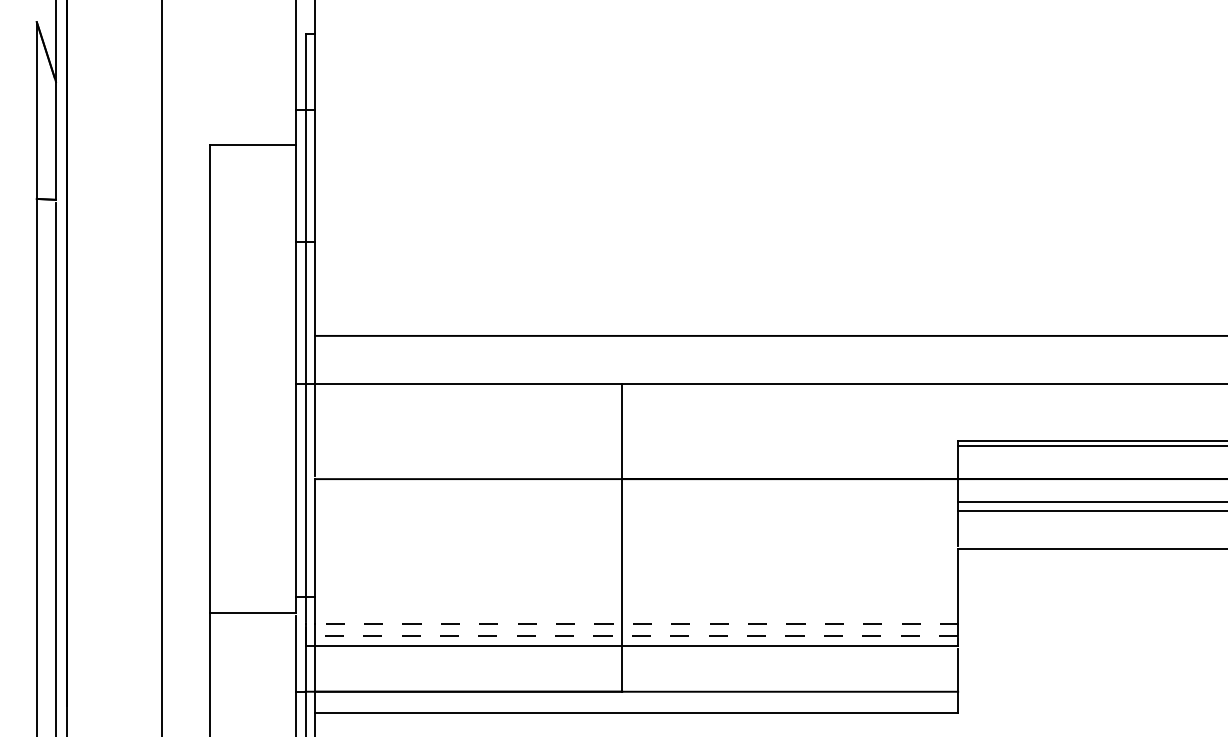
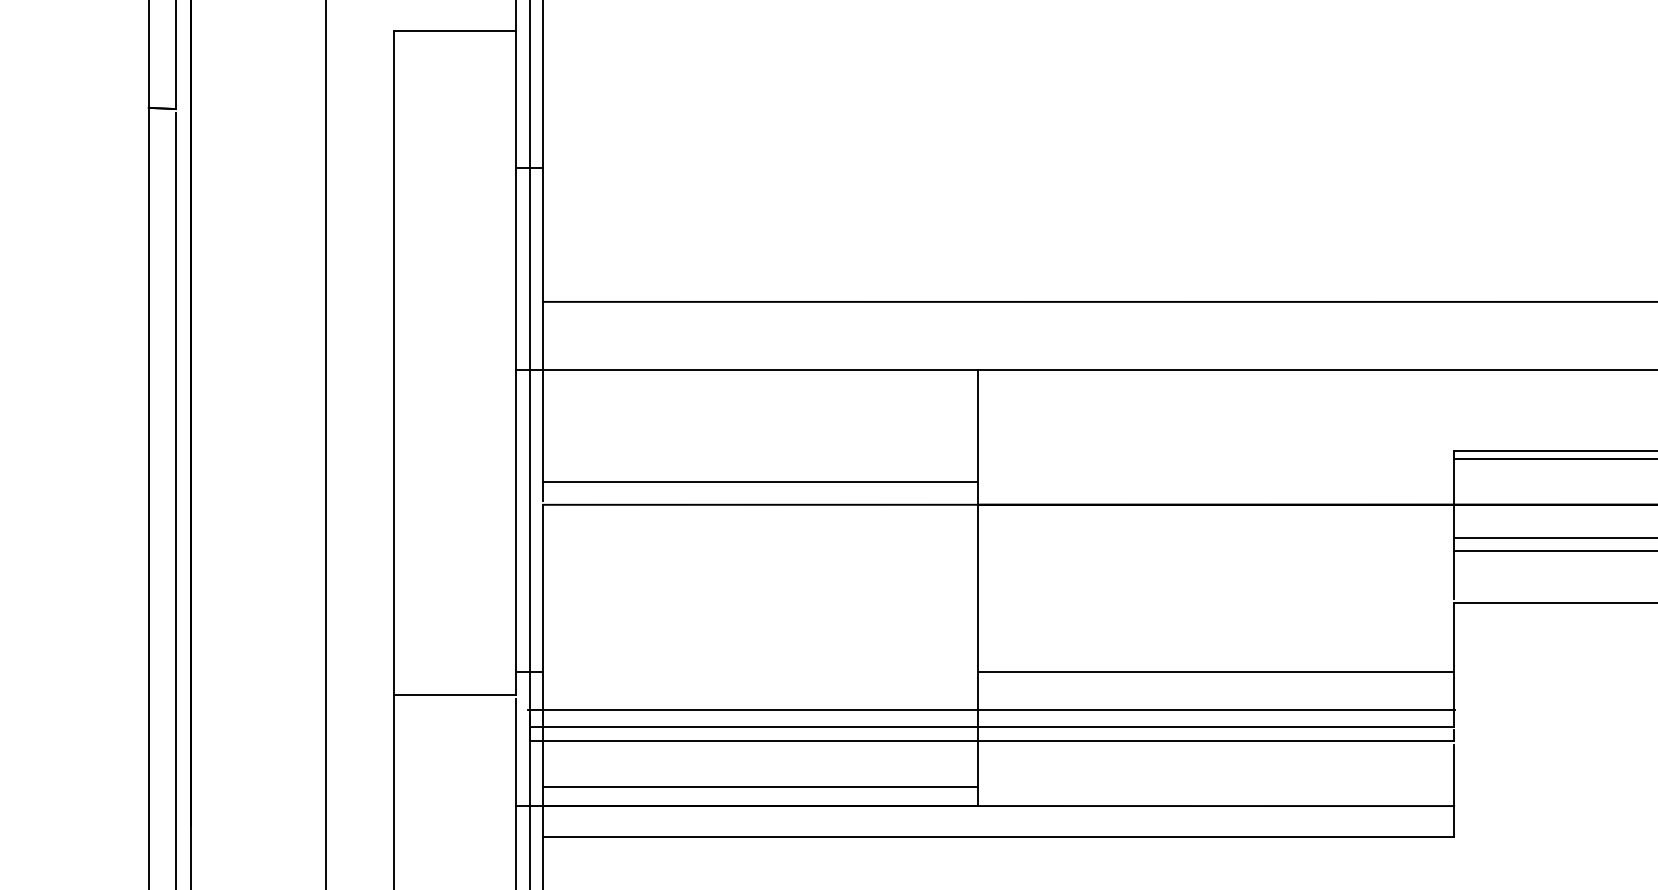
line: (468, 463) -> (760, 482), added
line: (790, 596) -> (1216, 671), added
line: (631, 624) -> (991, 710), dashed -> solid
line: (631, 636) -> (991, 727), dashed -> solid
line: (468, 678) -> (760, 787), added

